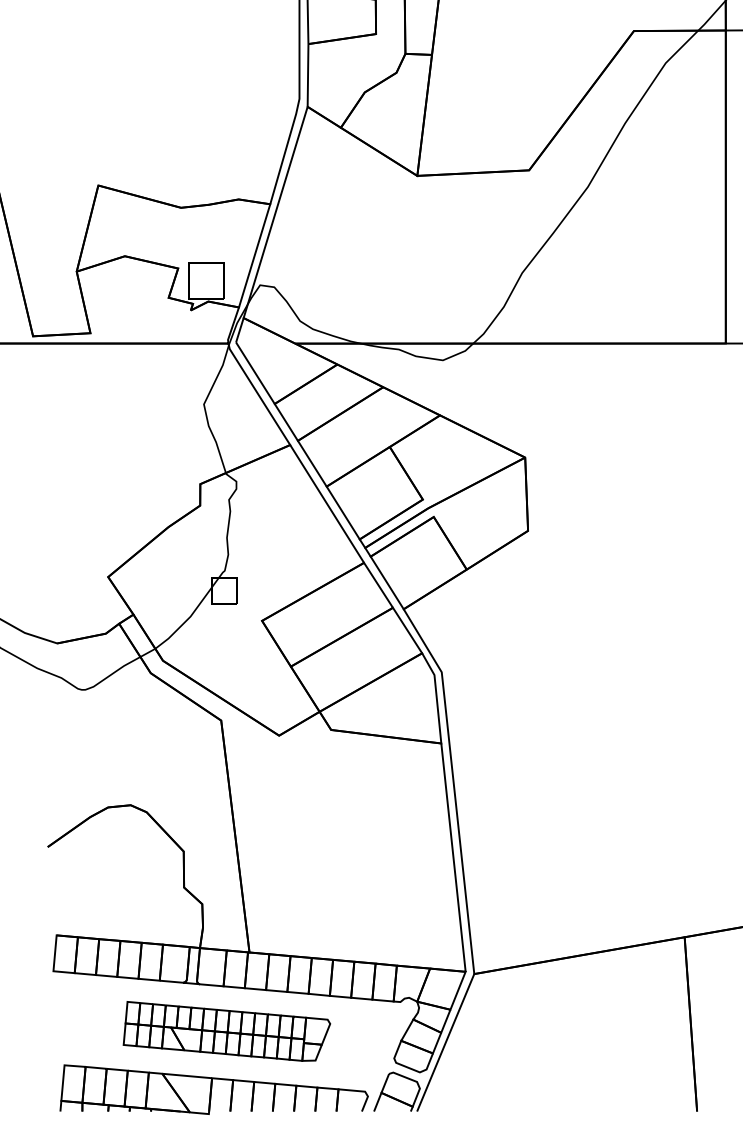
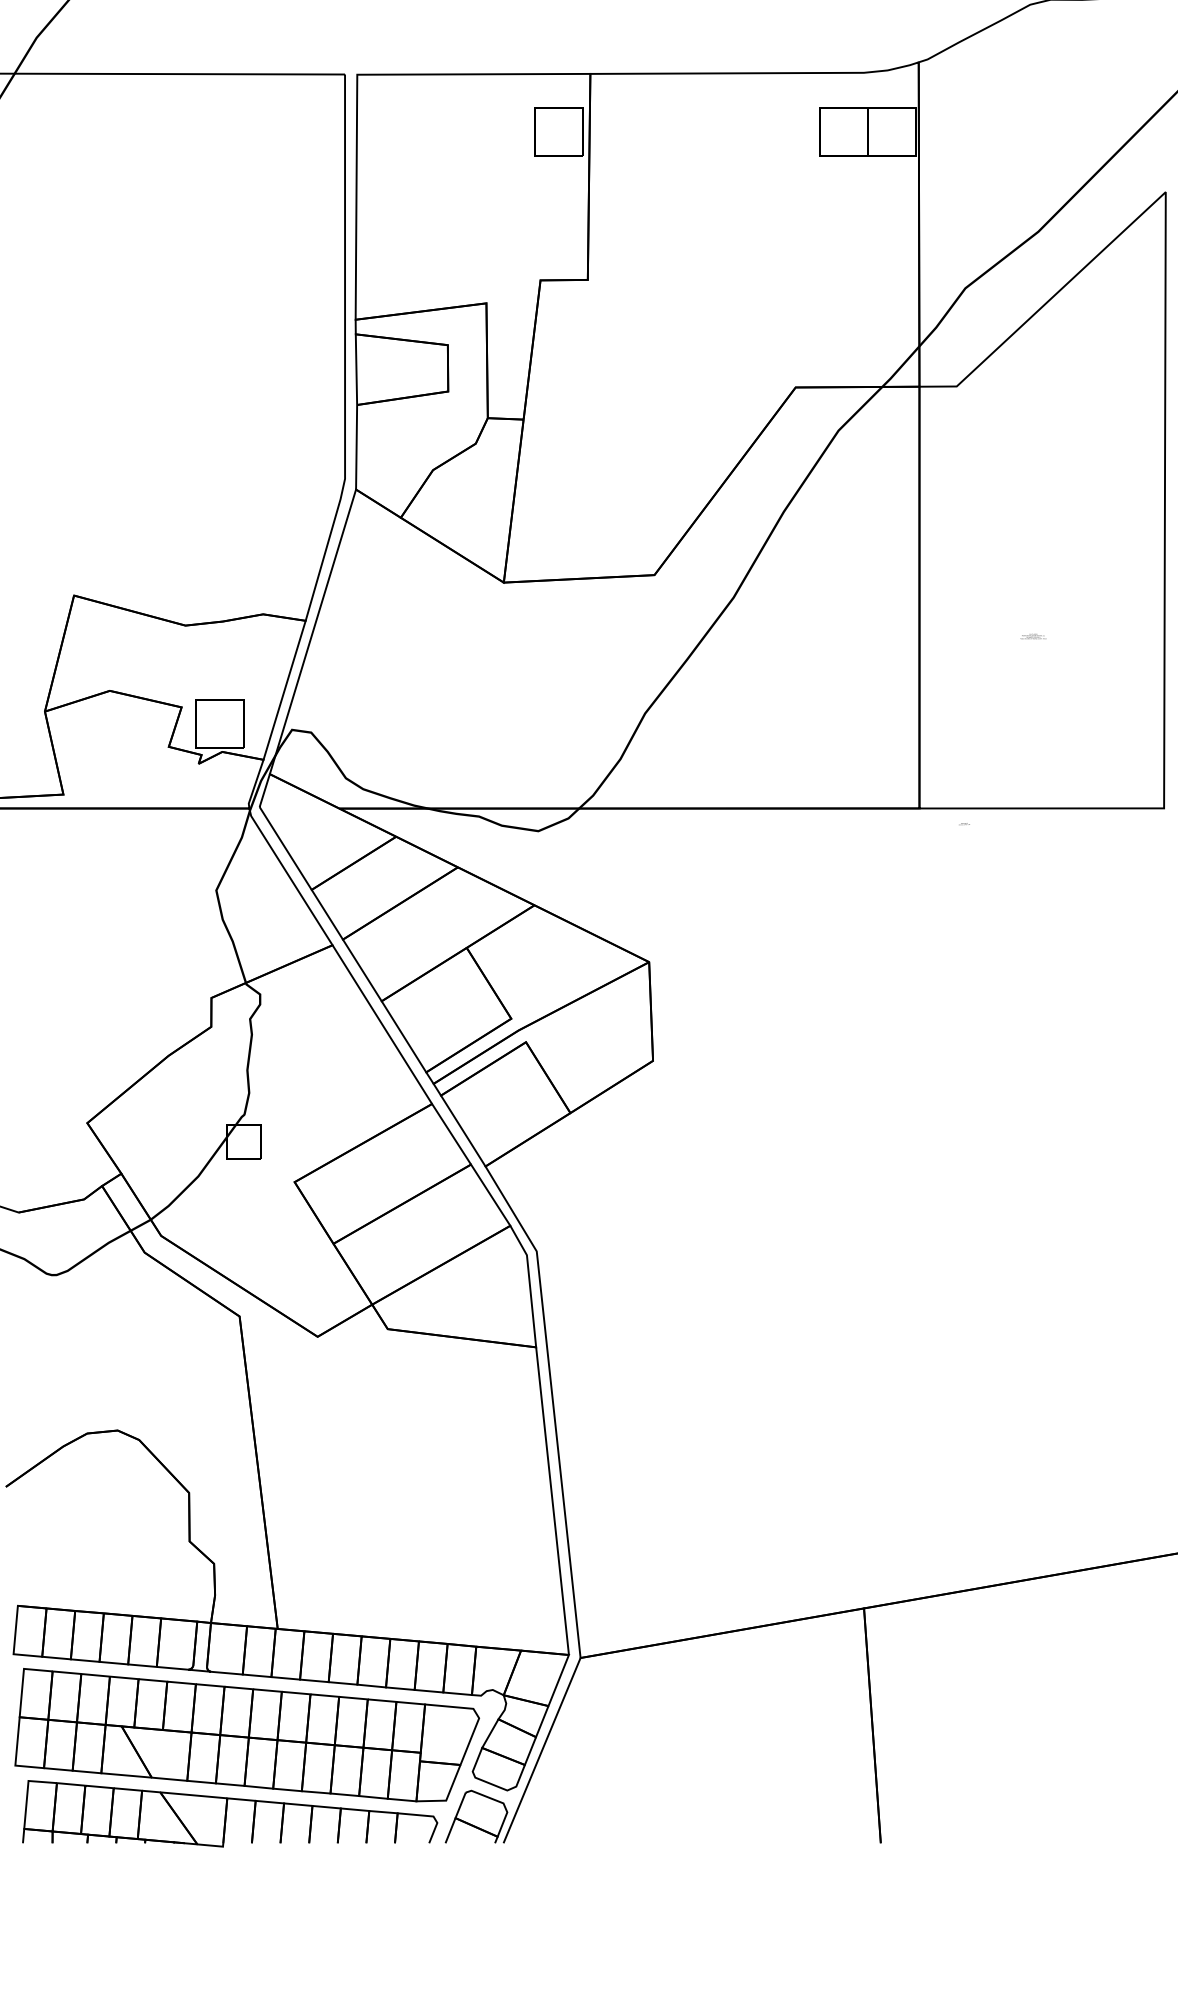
part: (227, 1031) -> (247, 1735), size x1.67

